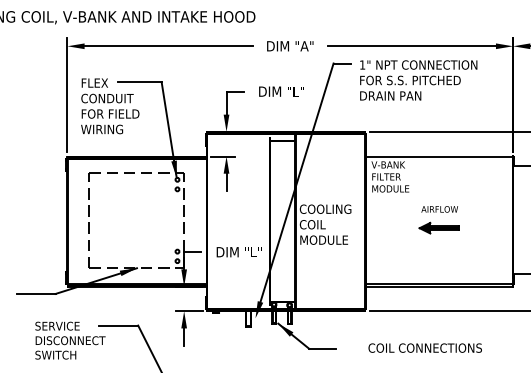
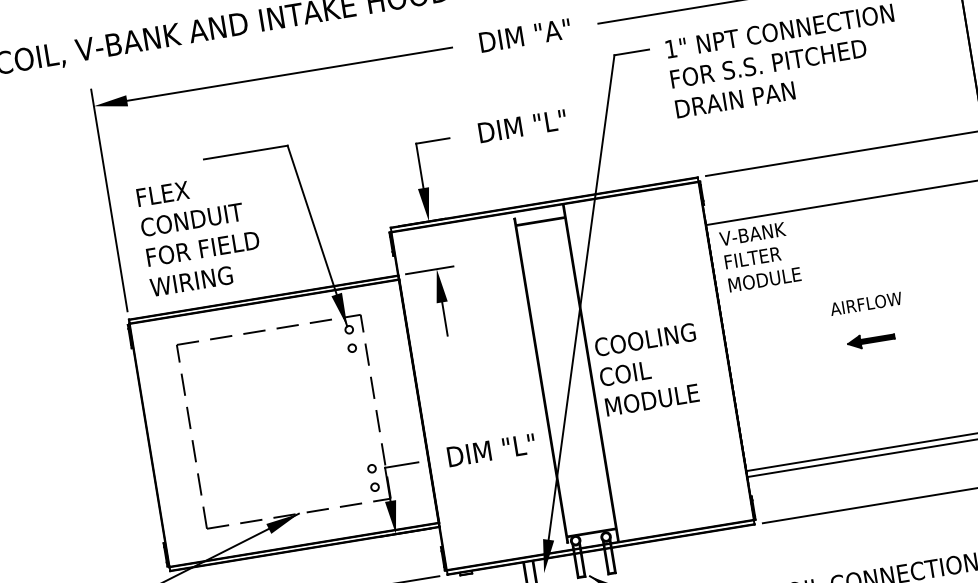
text: (110, 106) -> (200, 234), moved
part: (438, 227) -> (869, 339), size x0.6

